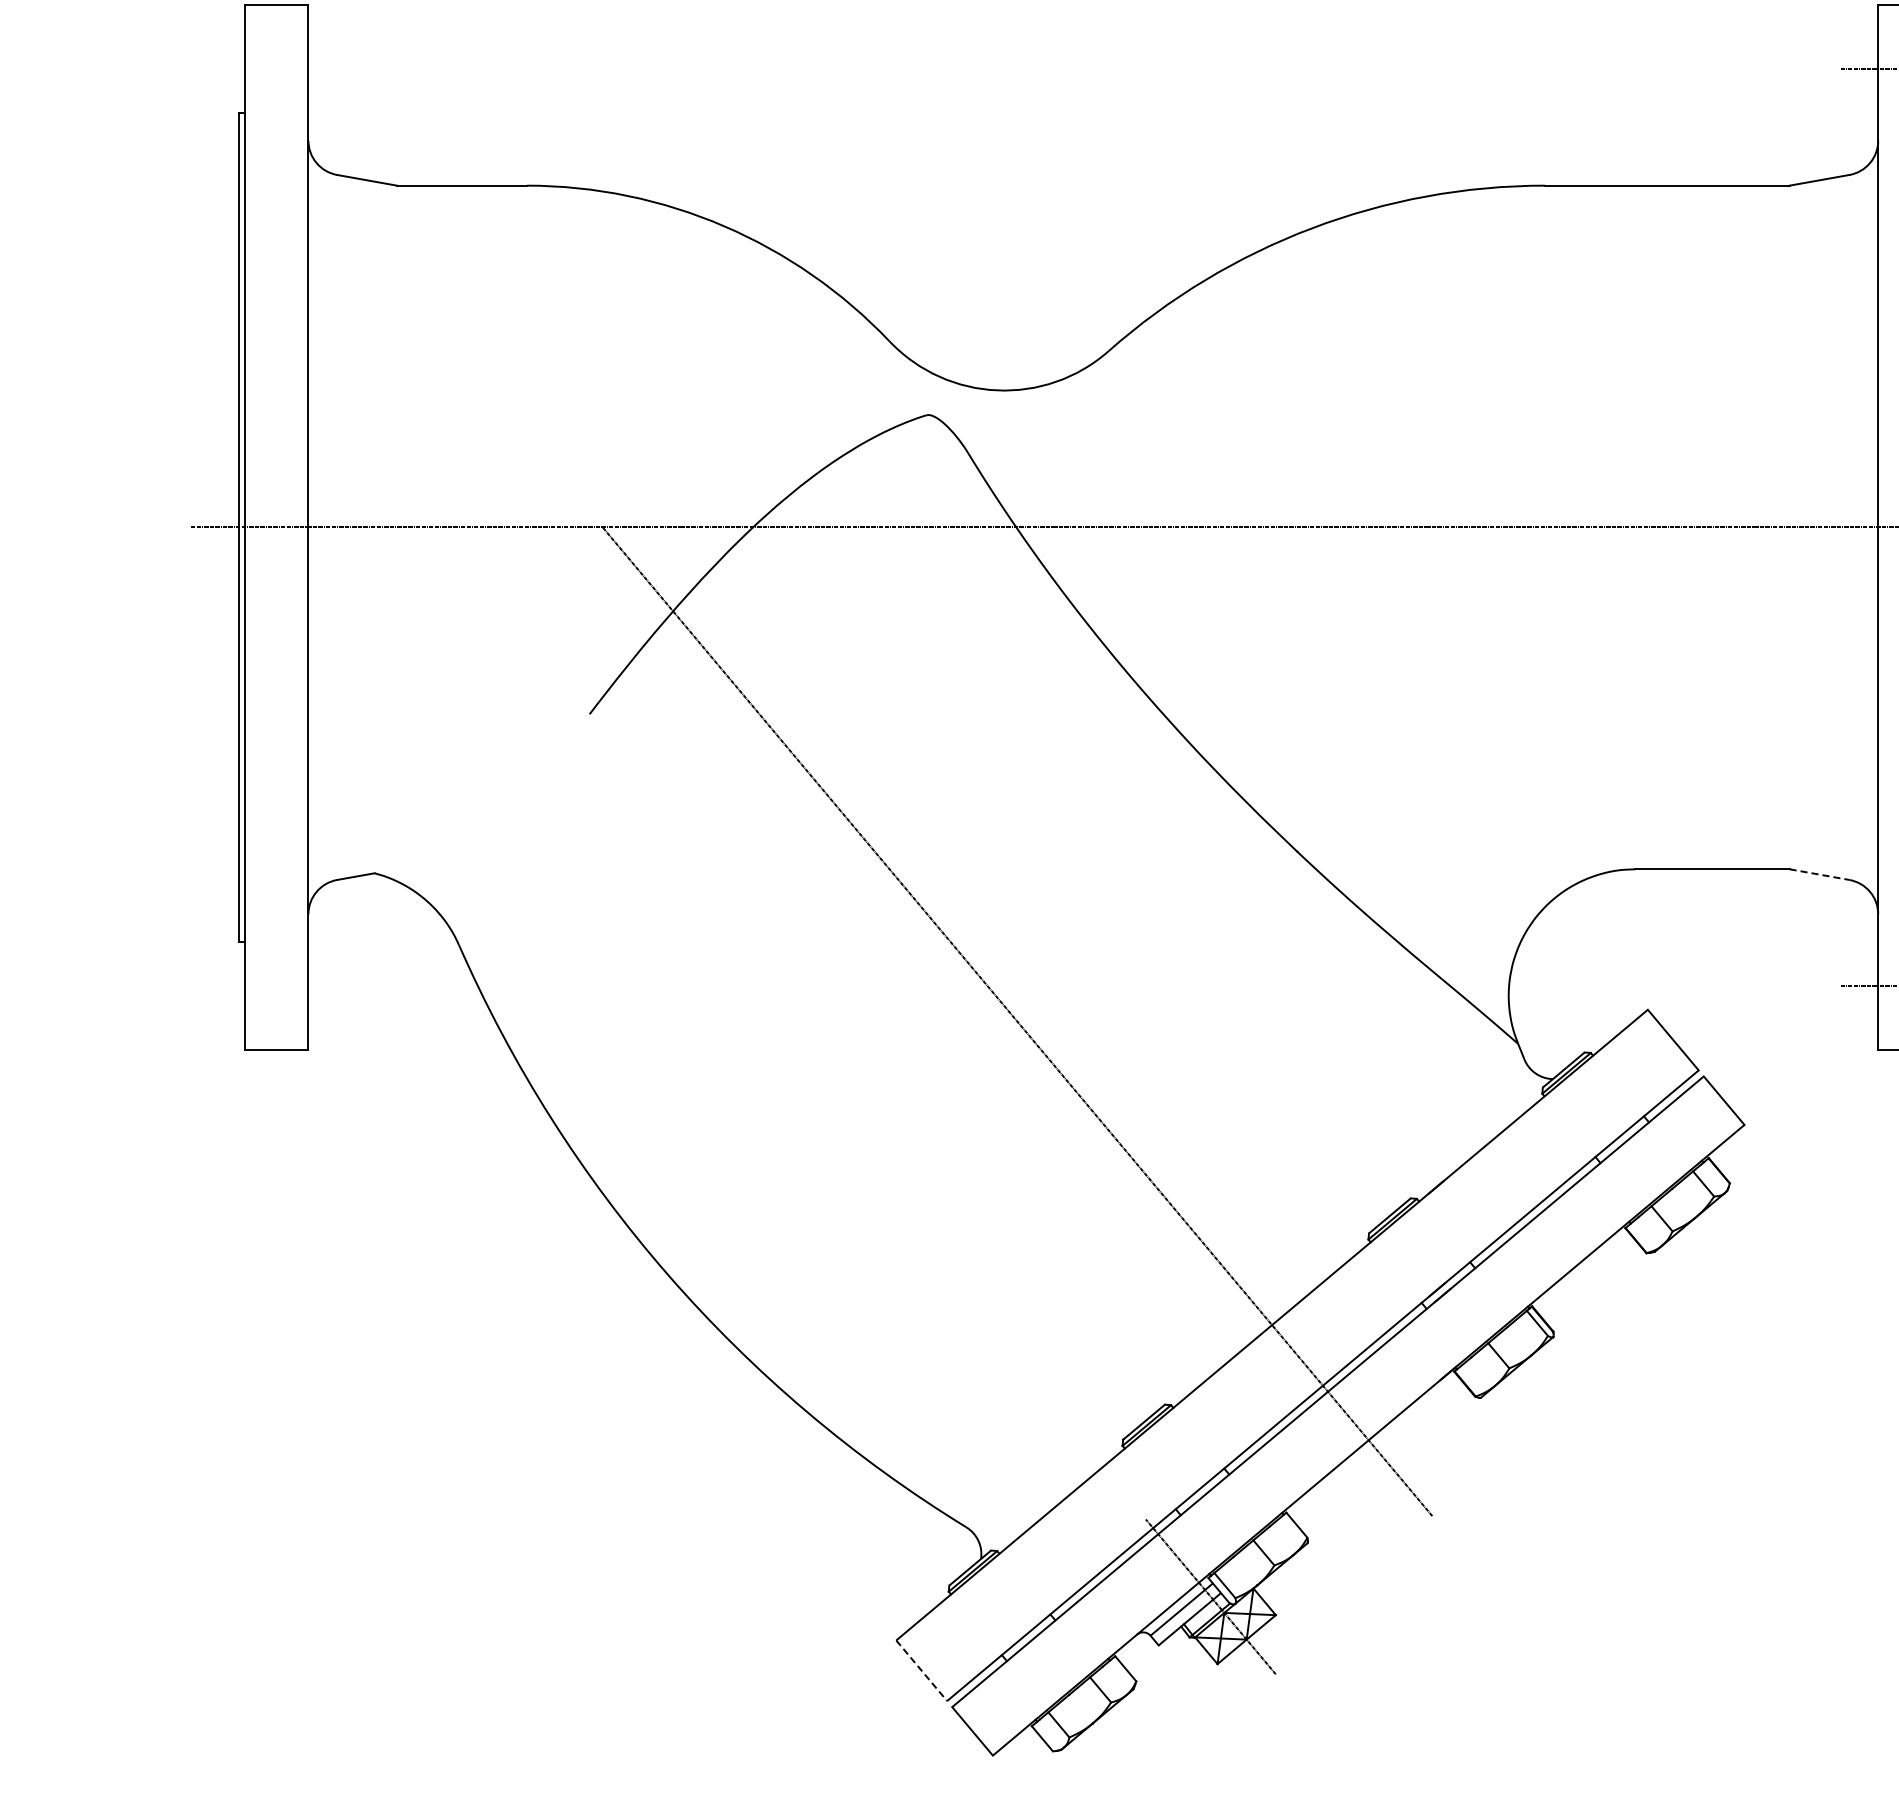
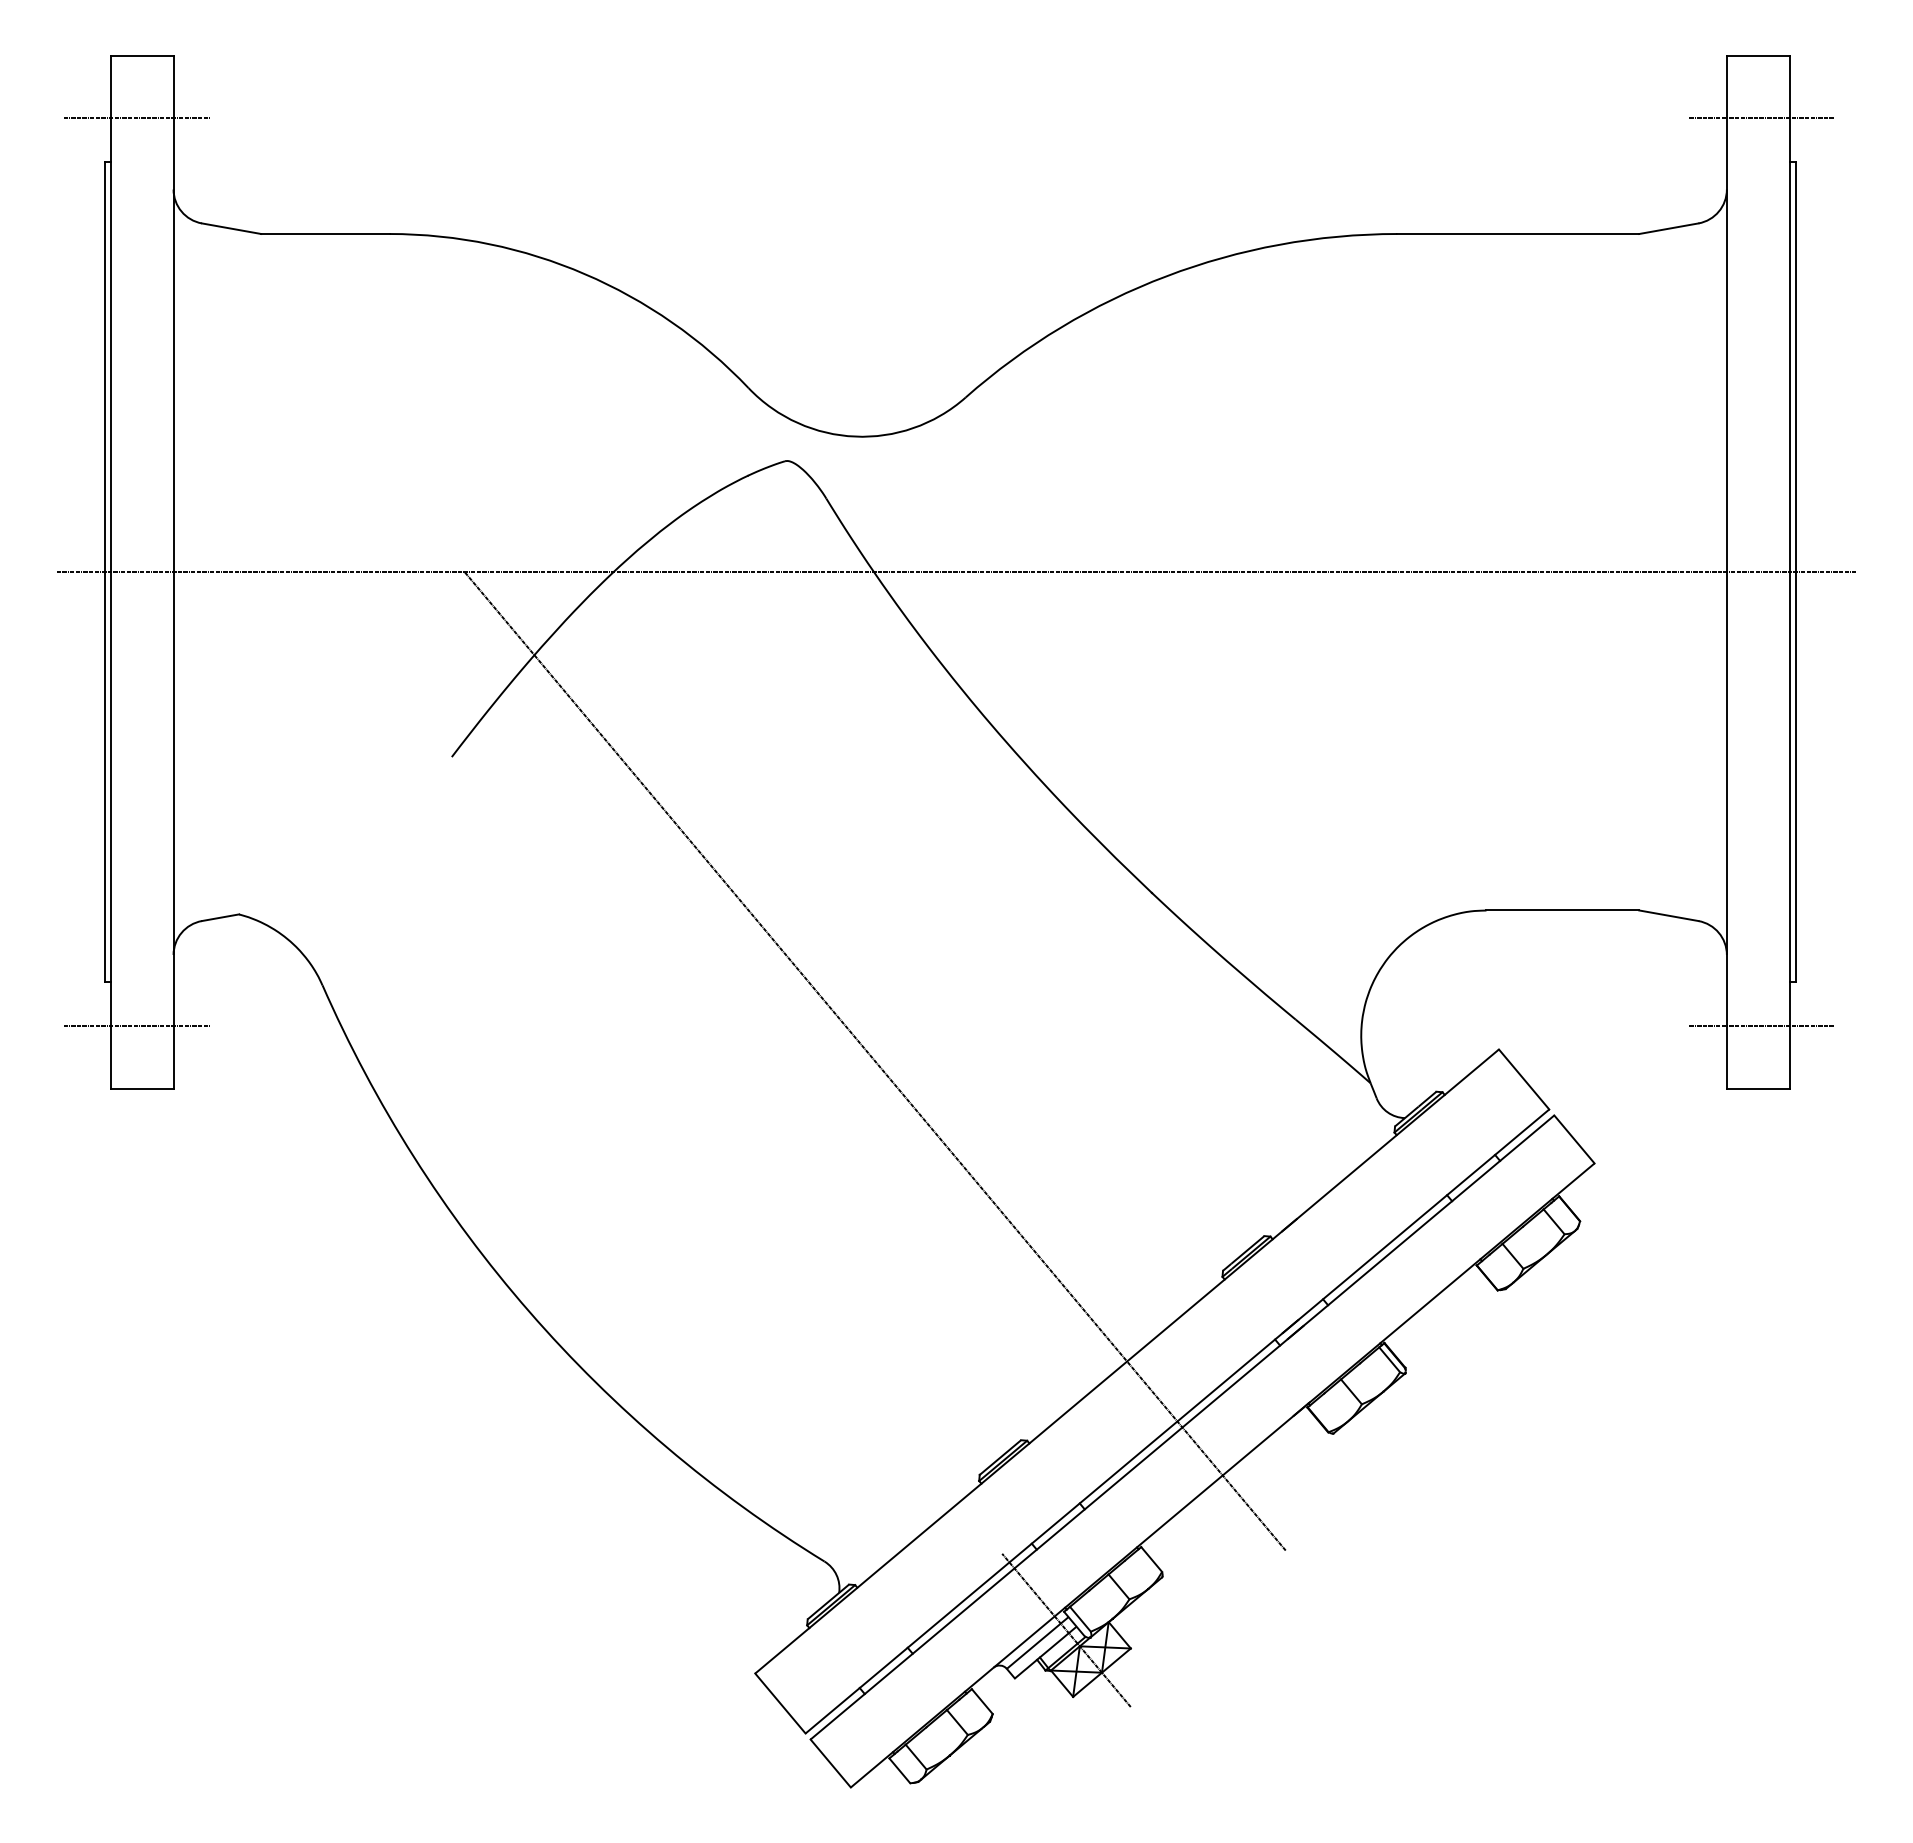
line: (271, 68) -> (137, 118), added
line: (1820, 874) -> (1669, 915), dashed -> solid
line: (271, 986) -> (137, 1026), added
line: (921, 1670) -> (780, 1703), dashed -> solid

